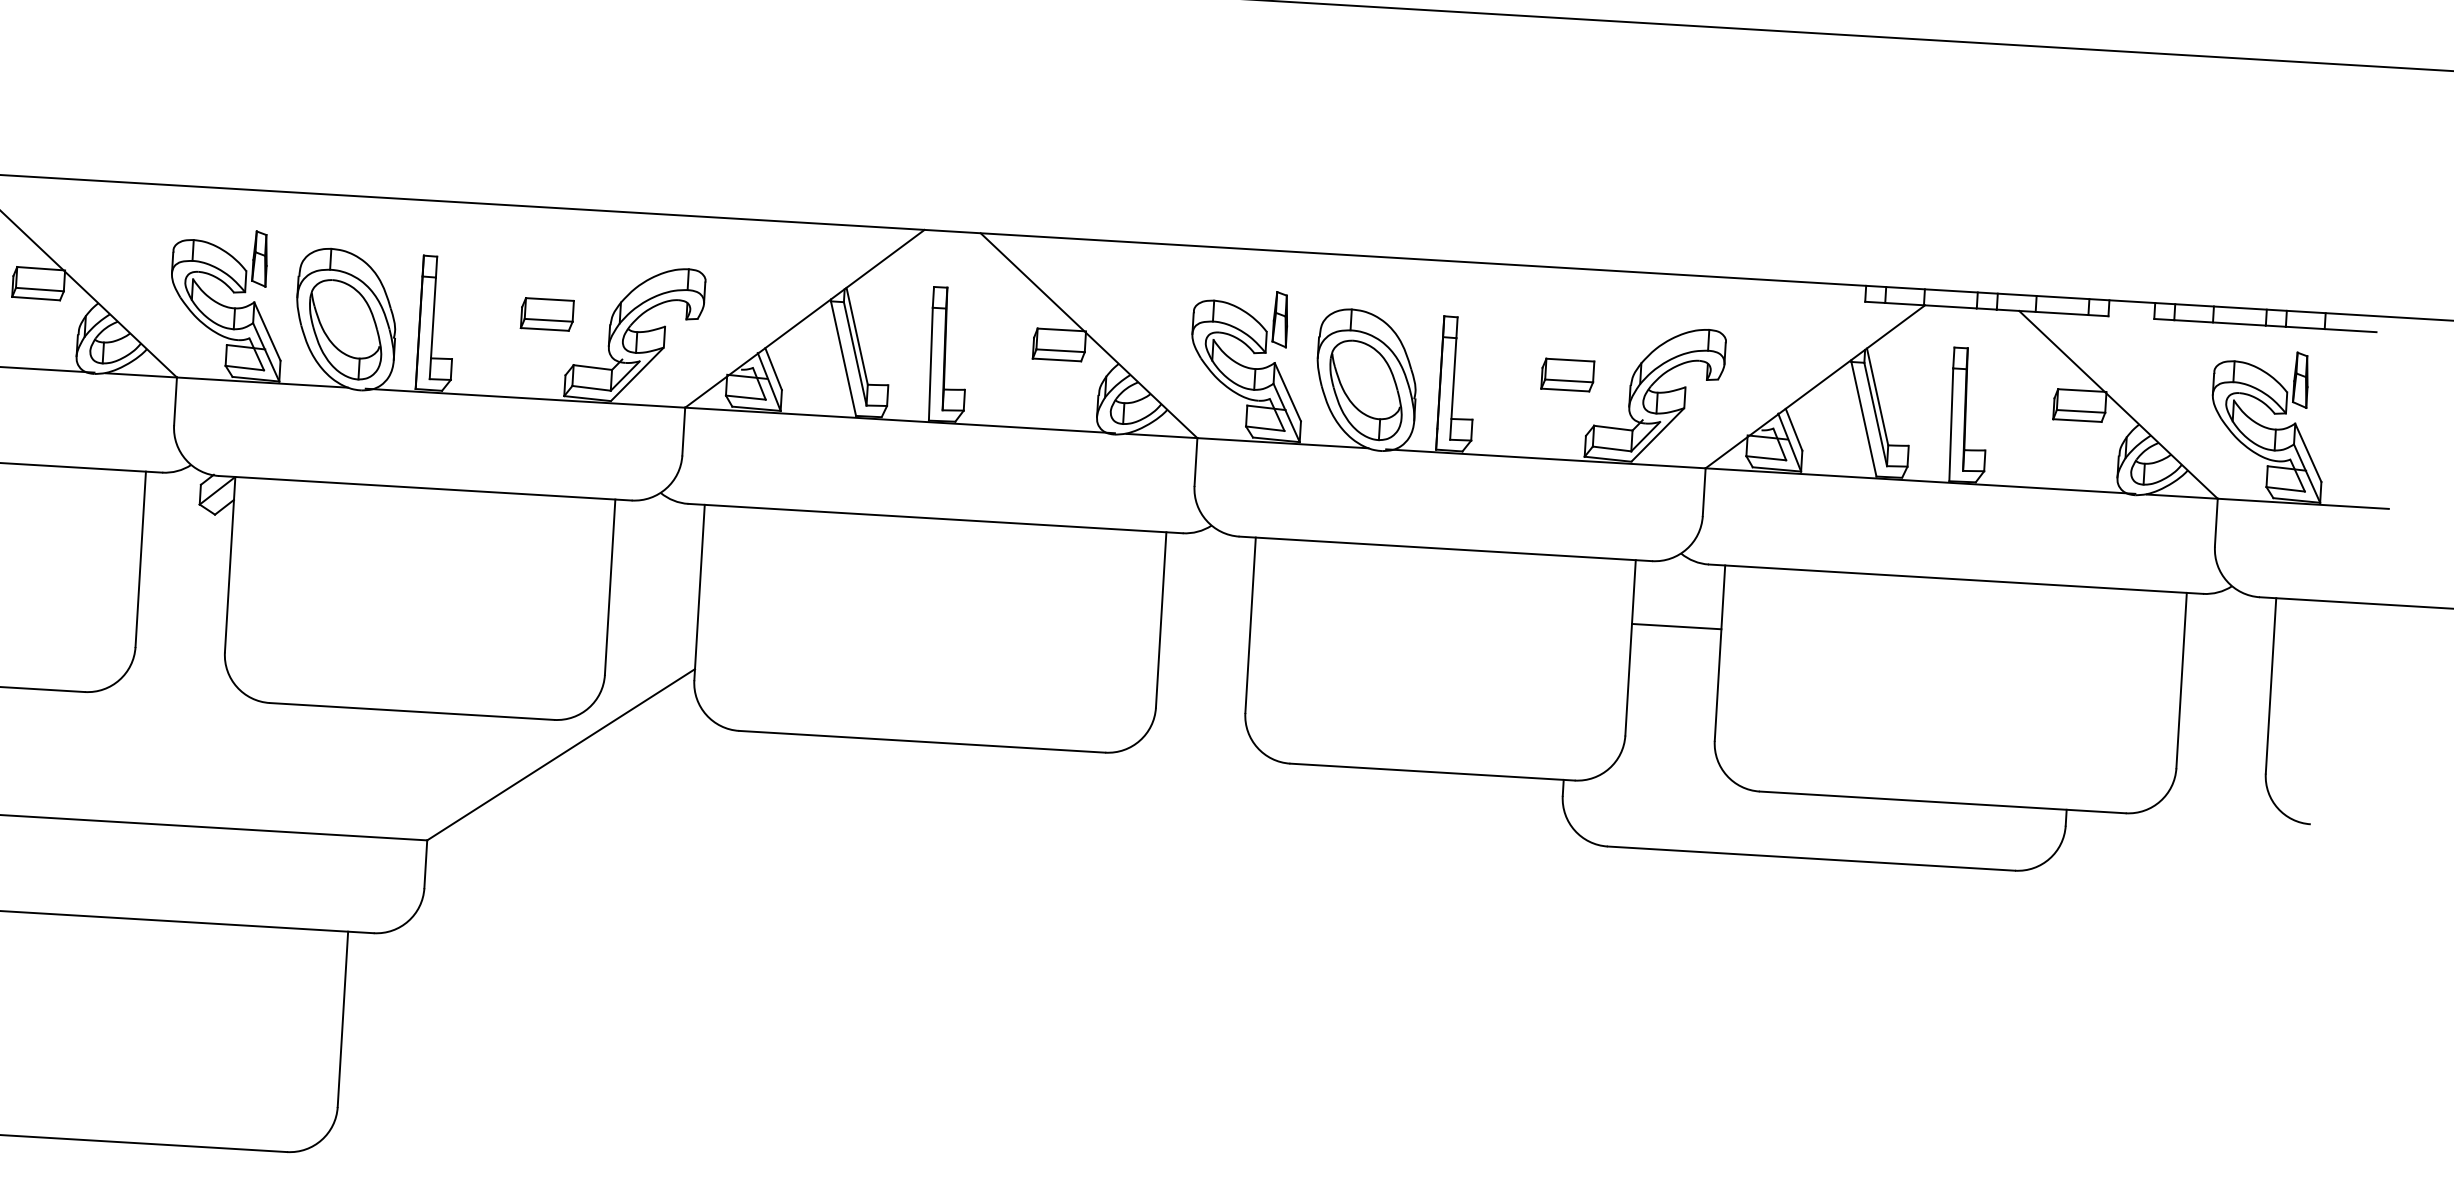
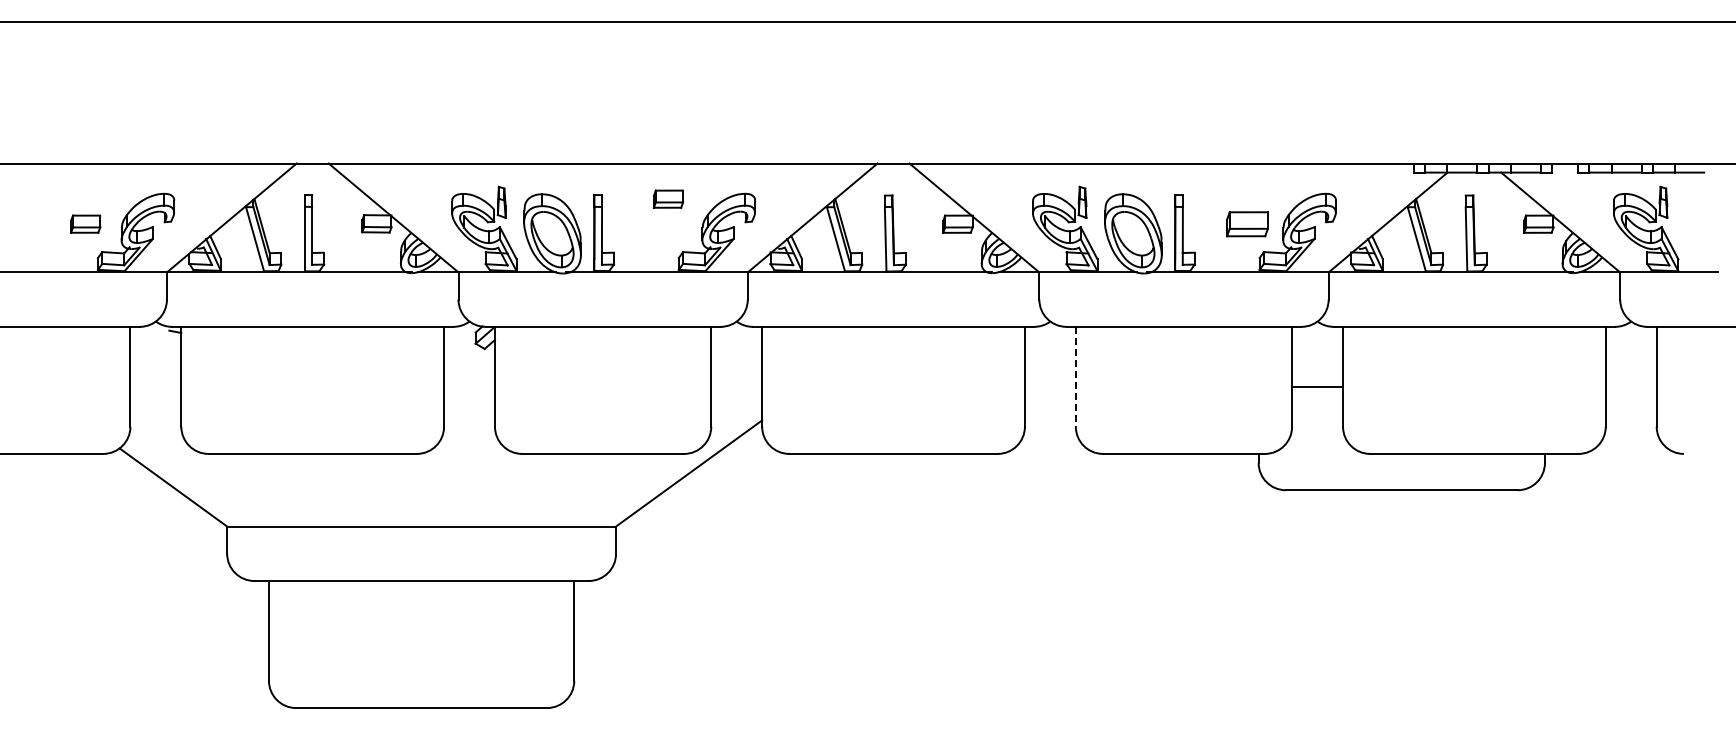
part: (547, 313) -> (668, 198), moved
part: (1566, 373) -> (1246, 223), size x1.4
line: (1250, 624) -> (1075, 376), solid -> dashed
line: (1676, 627) -> (1317, 387), moved

